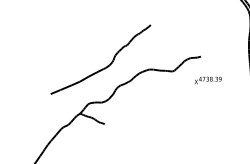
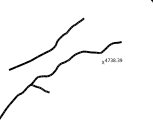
text: (207, 80) -> (111, 61), moved

